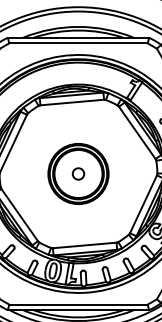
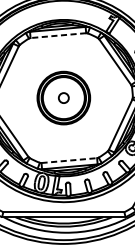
line: (72, 102) -> (58, 35), solid -> dashed
line: (84, 245) -> (69, 160), solid -> dashed

